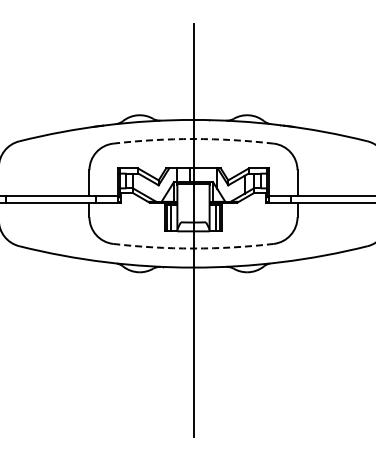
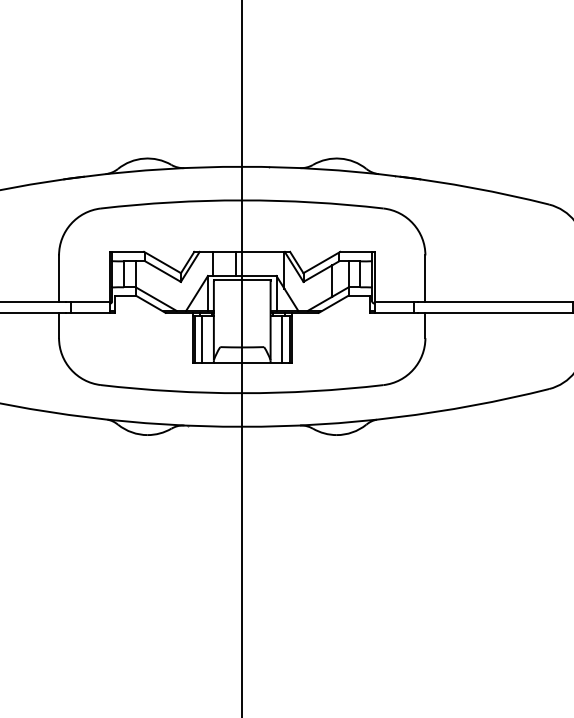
arc: (193, 139) -> (242, 201), dashed -> solid
arc: (193, 248) -> (242, 393), dashed -> solid

